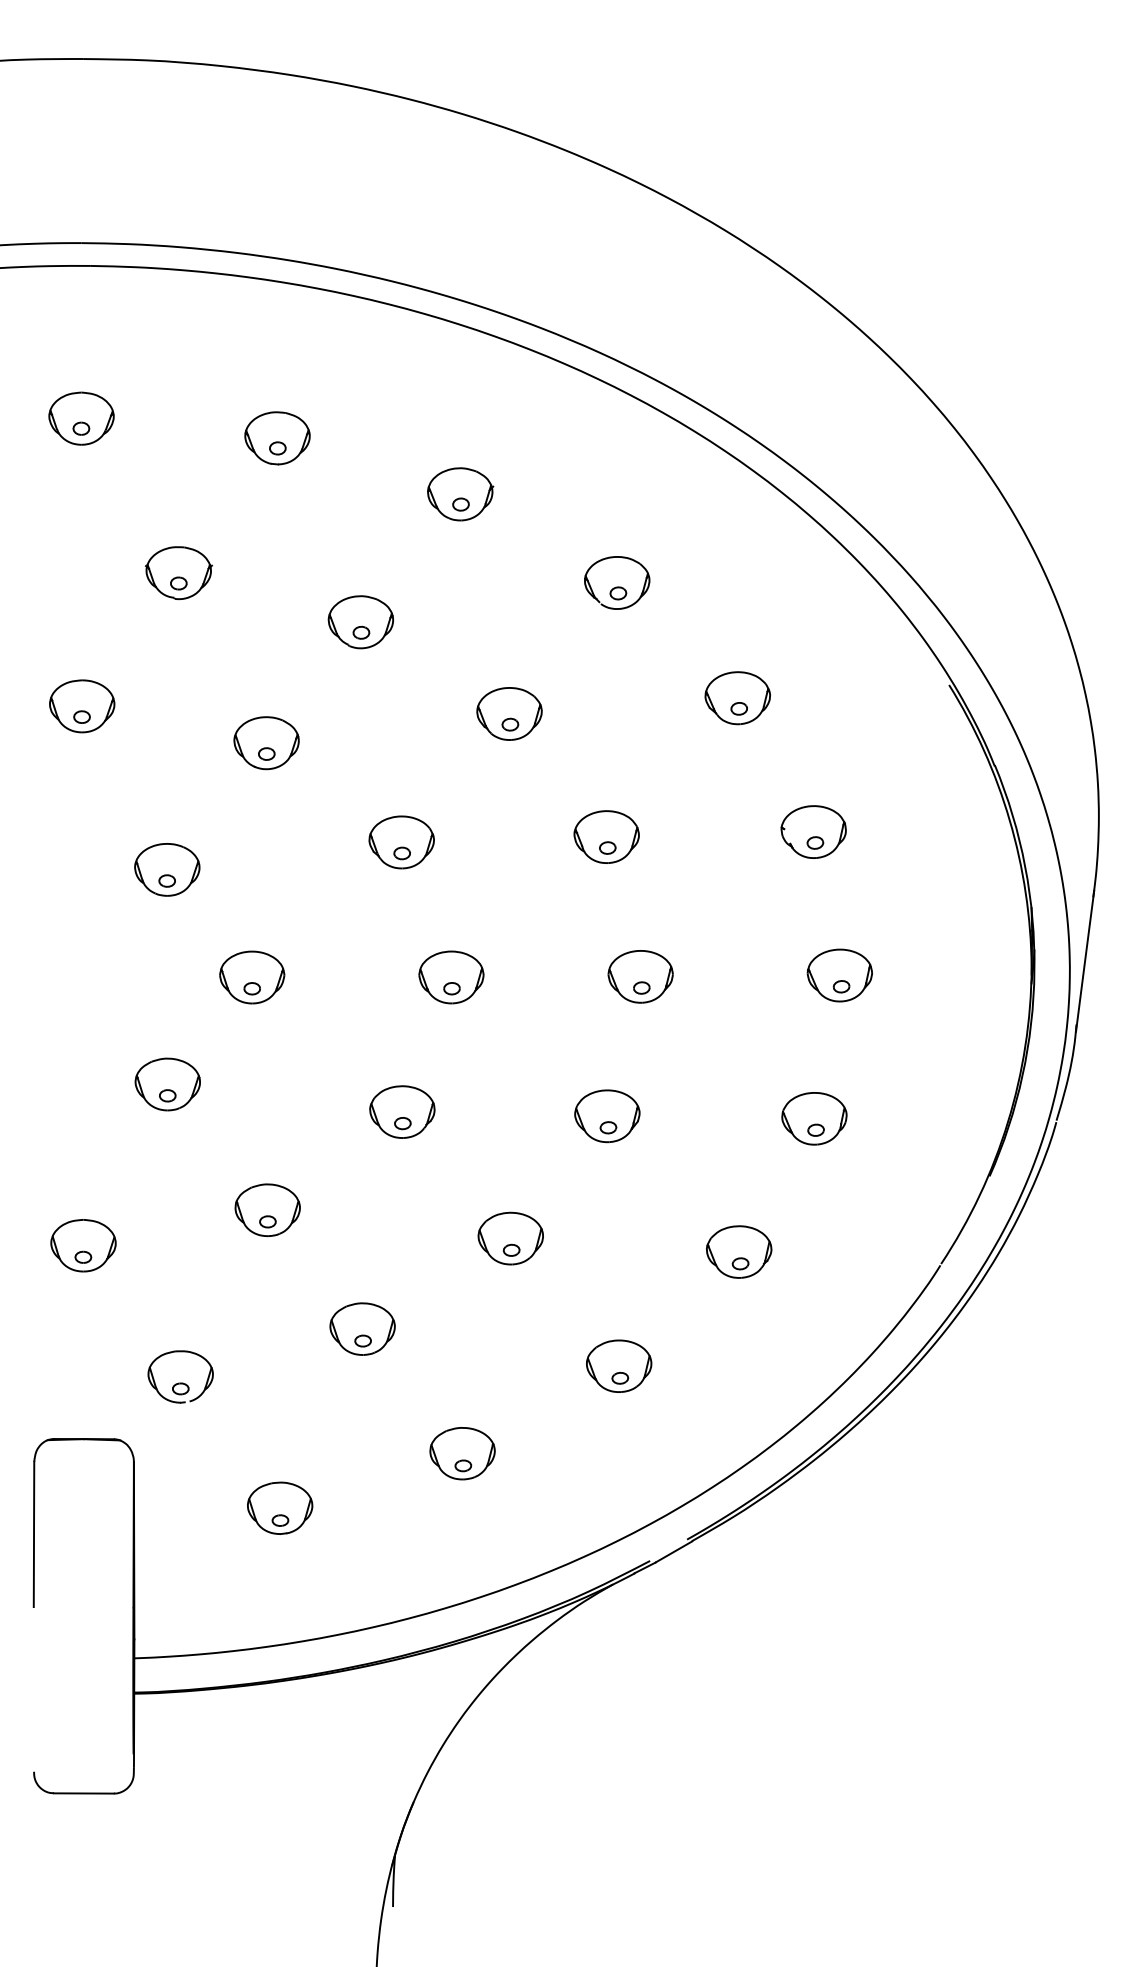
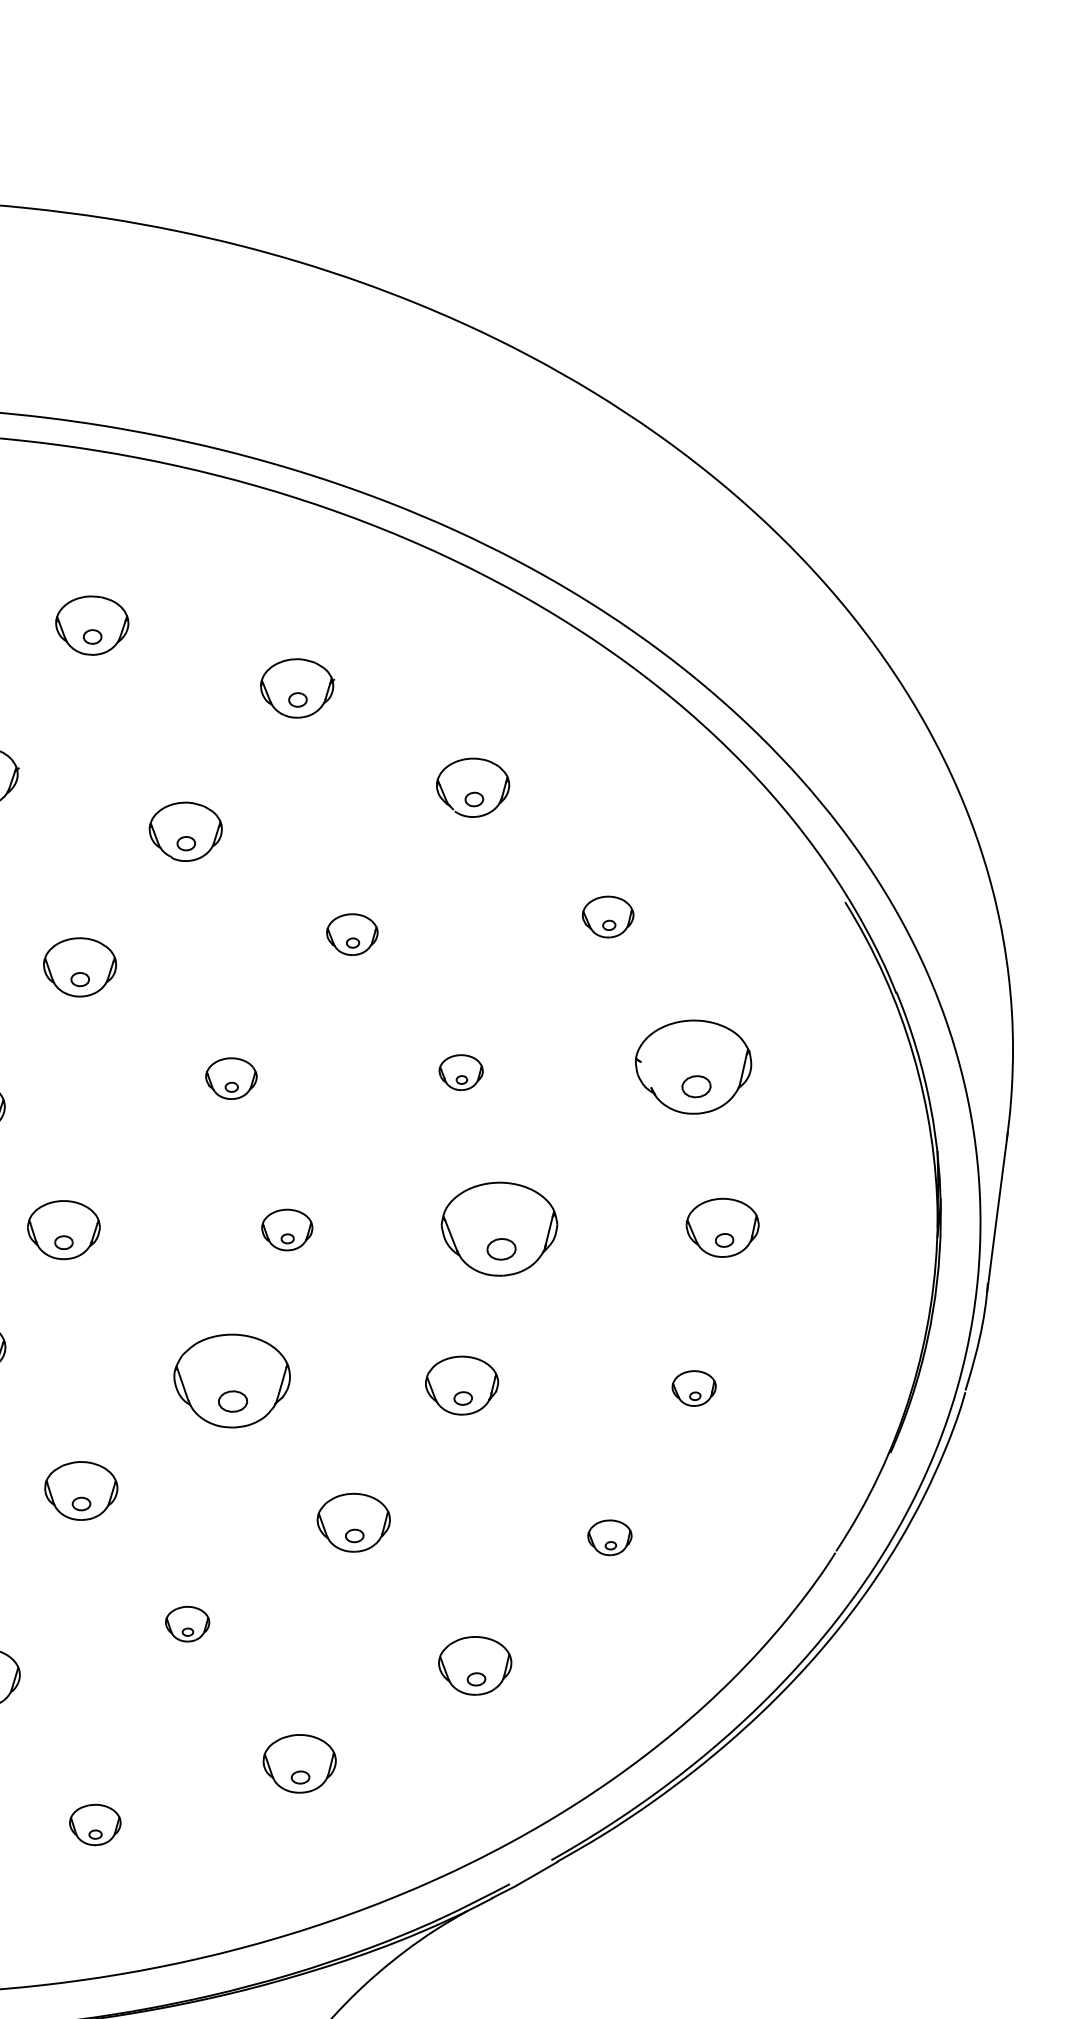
part: (737, 698) -> (607, 917), size x0.7
part: (509, 713) -> (352, 934), size x0.7
part: (813, 831) -> (693, 1066), size x1.6
part: (606, 836) -> (461, 1072), size x0.6
part: (401, 842) -> (231, 1078), size x0.7
part: (640, 976) -> (499, 1228), size x1.6
part: (451, 977) -> (287, 1230), size x0.7
part: (402, 1111) -> (232, 1380), size x1.6
part: (814, 1118) -> (694, 1388), size x0.6
part: (739, 1251) -> (610, 1537), size x0.6
part: (362, 1328) -> (187, 1623), size x0.6
part: (280, 1507) -> (95, 1824), size x0.7

